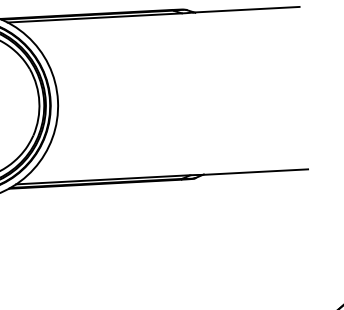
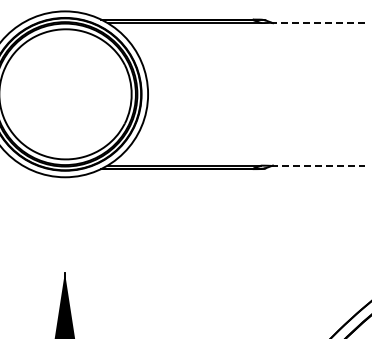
line: (245, 9) -> (317, 22), solid -> dashed
line: (254, 171) -> (317, 165), solid -> dashed

